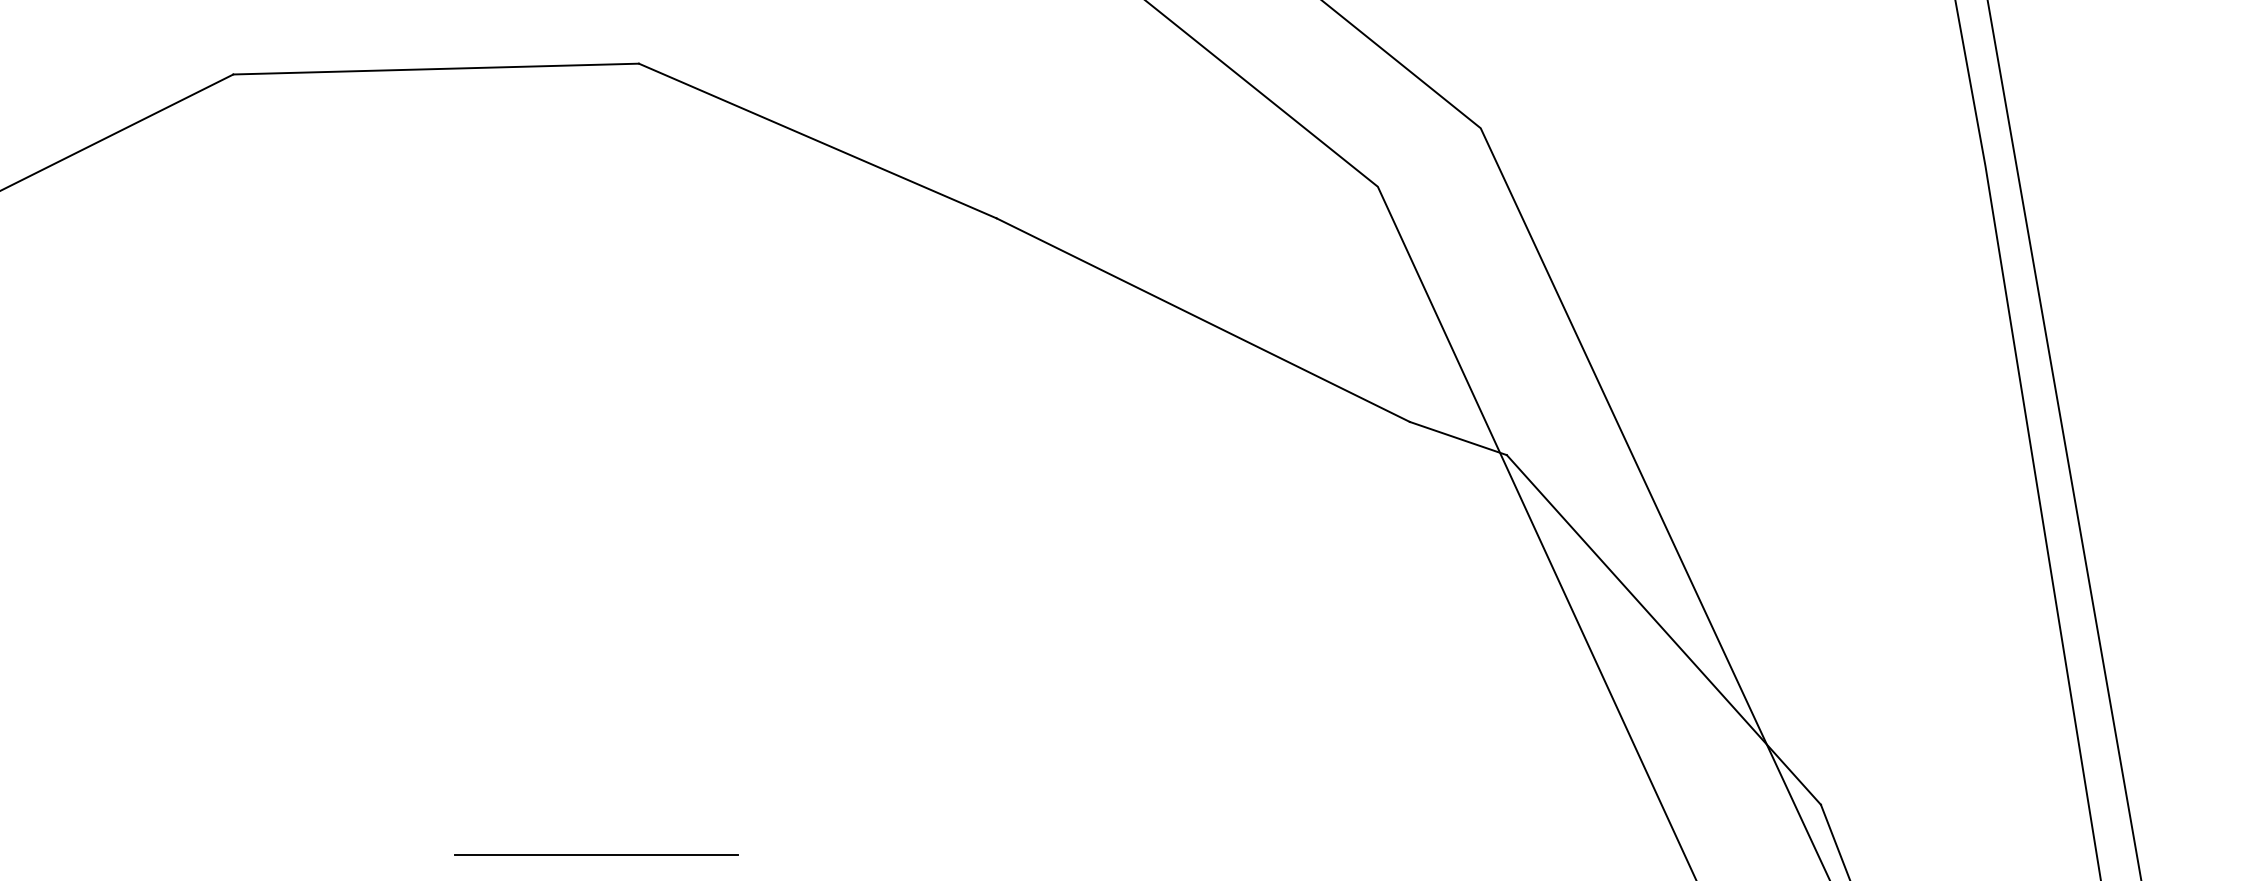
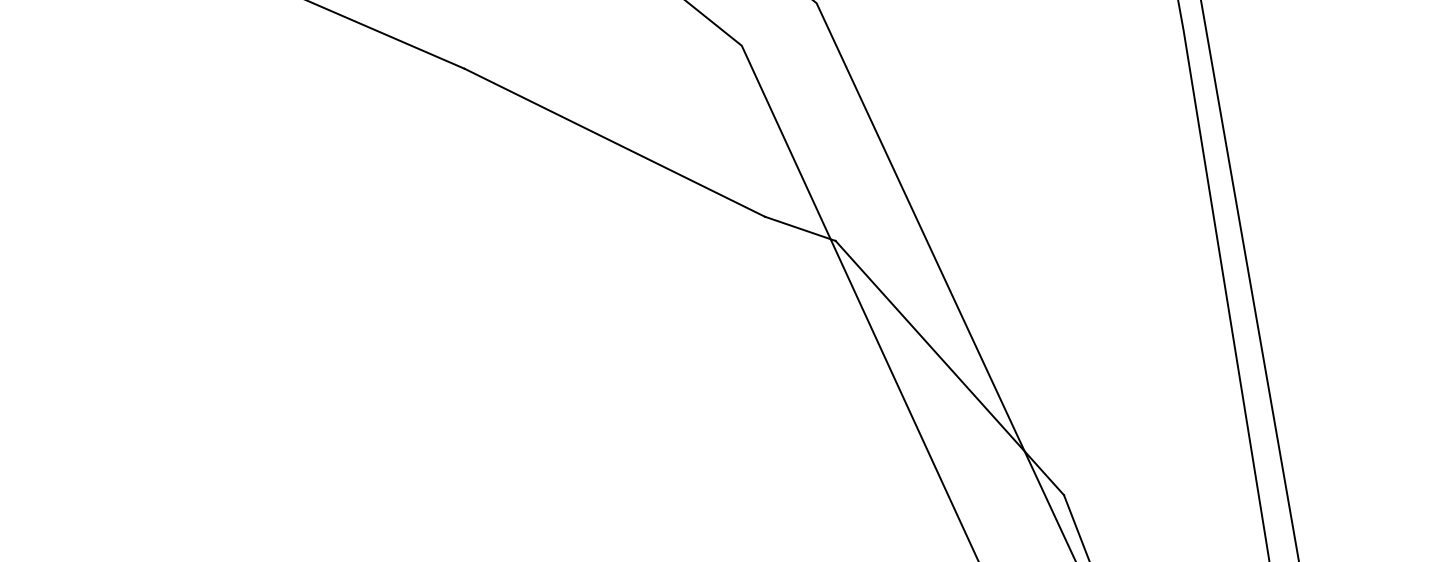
line: (596, 854) -> (173, 531), removed

